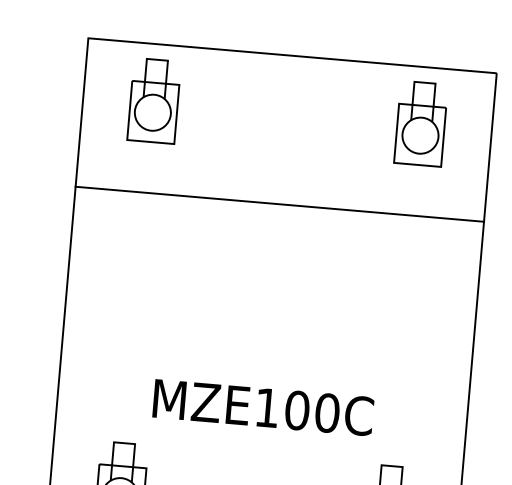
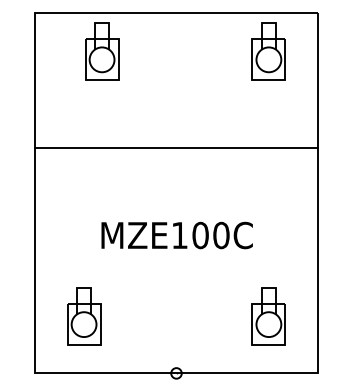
part: (154, 100) -> (102, 51), moved
line: (279, 204) -> (176, 148), moved
text: (262, 407) -> (176, 235), moved

